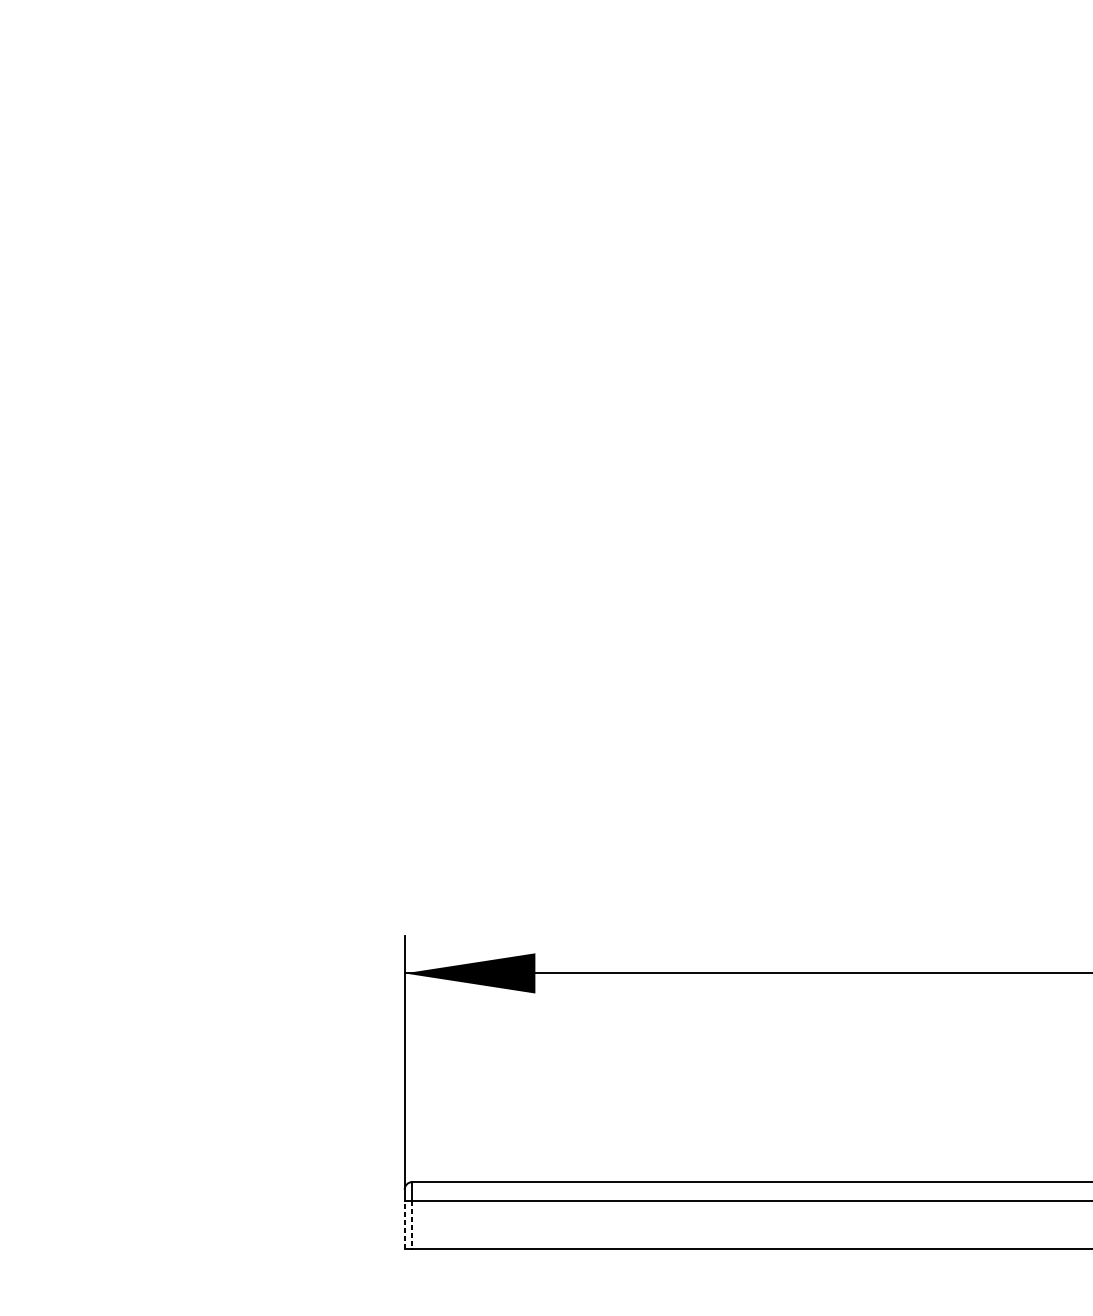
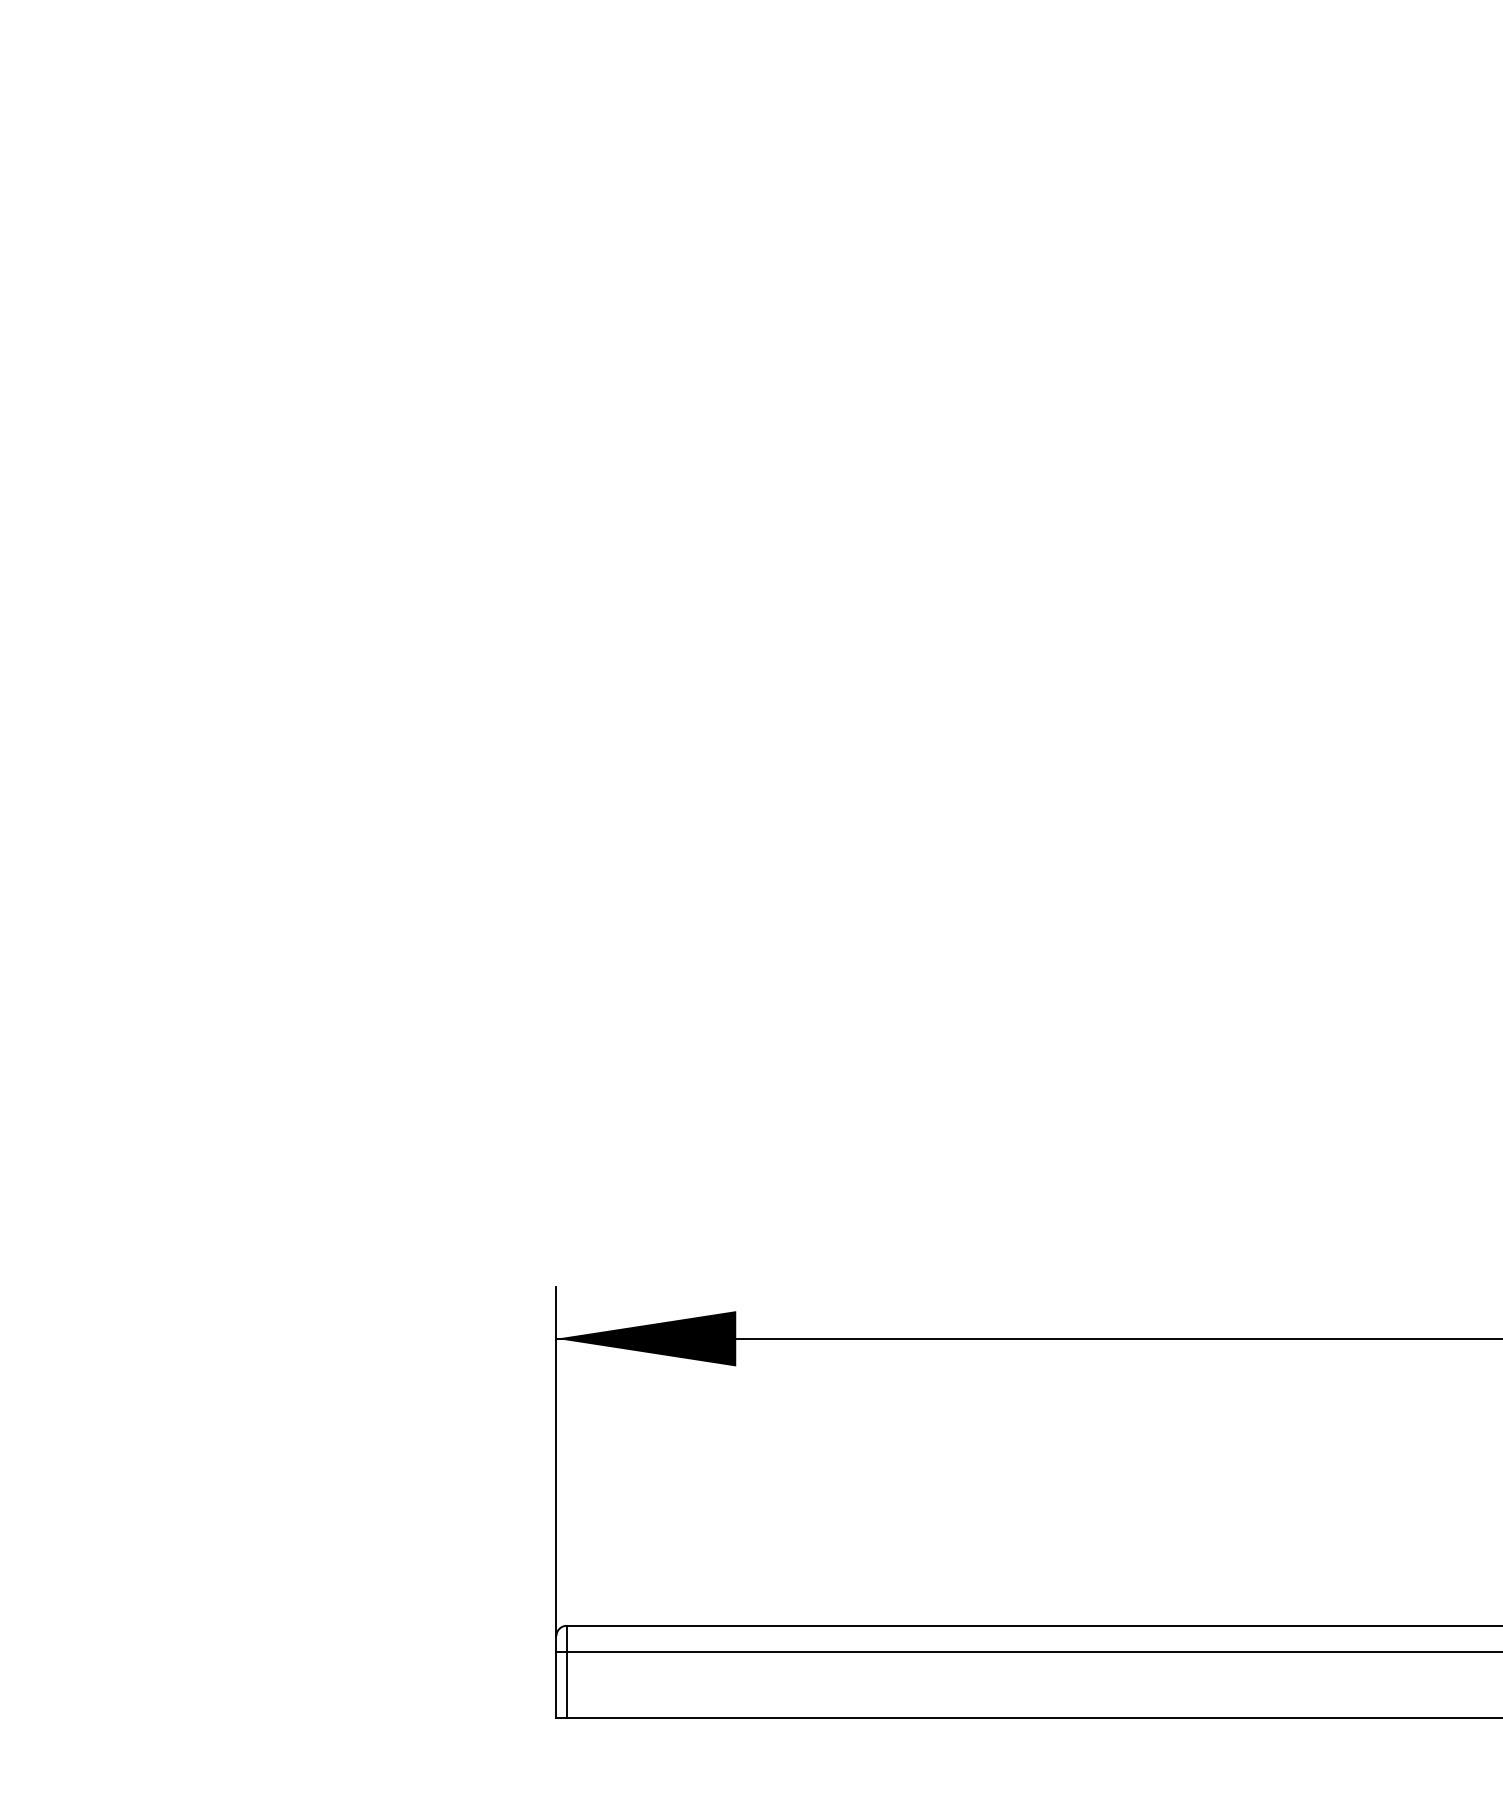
line: (404, 1224) -> (556, 1684), dashed -> solid
line: (411, 1225) -> (566, 1685), dashed -> solid

